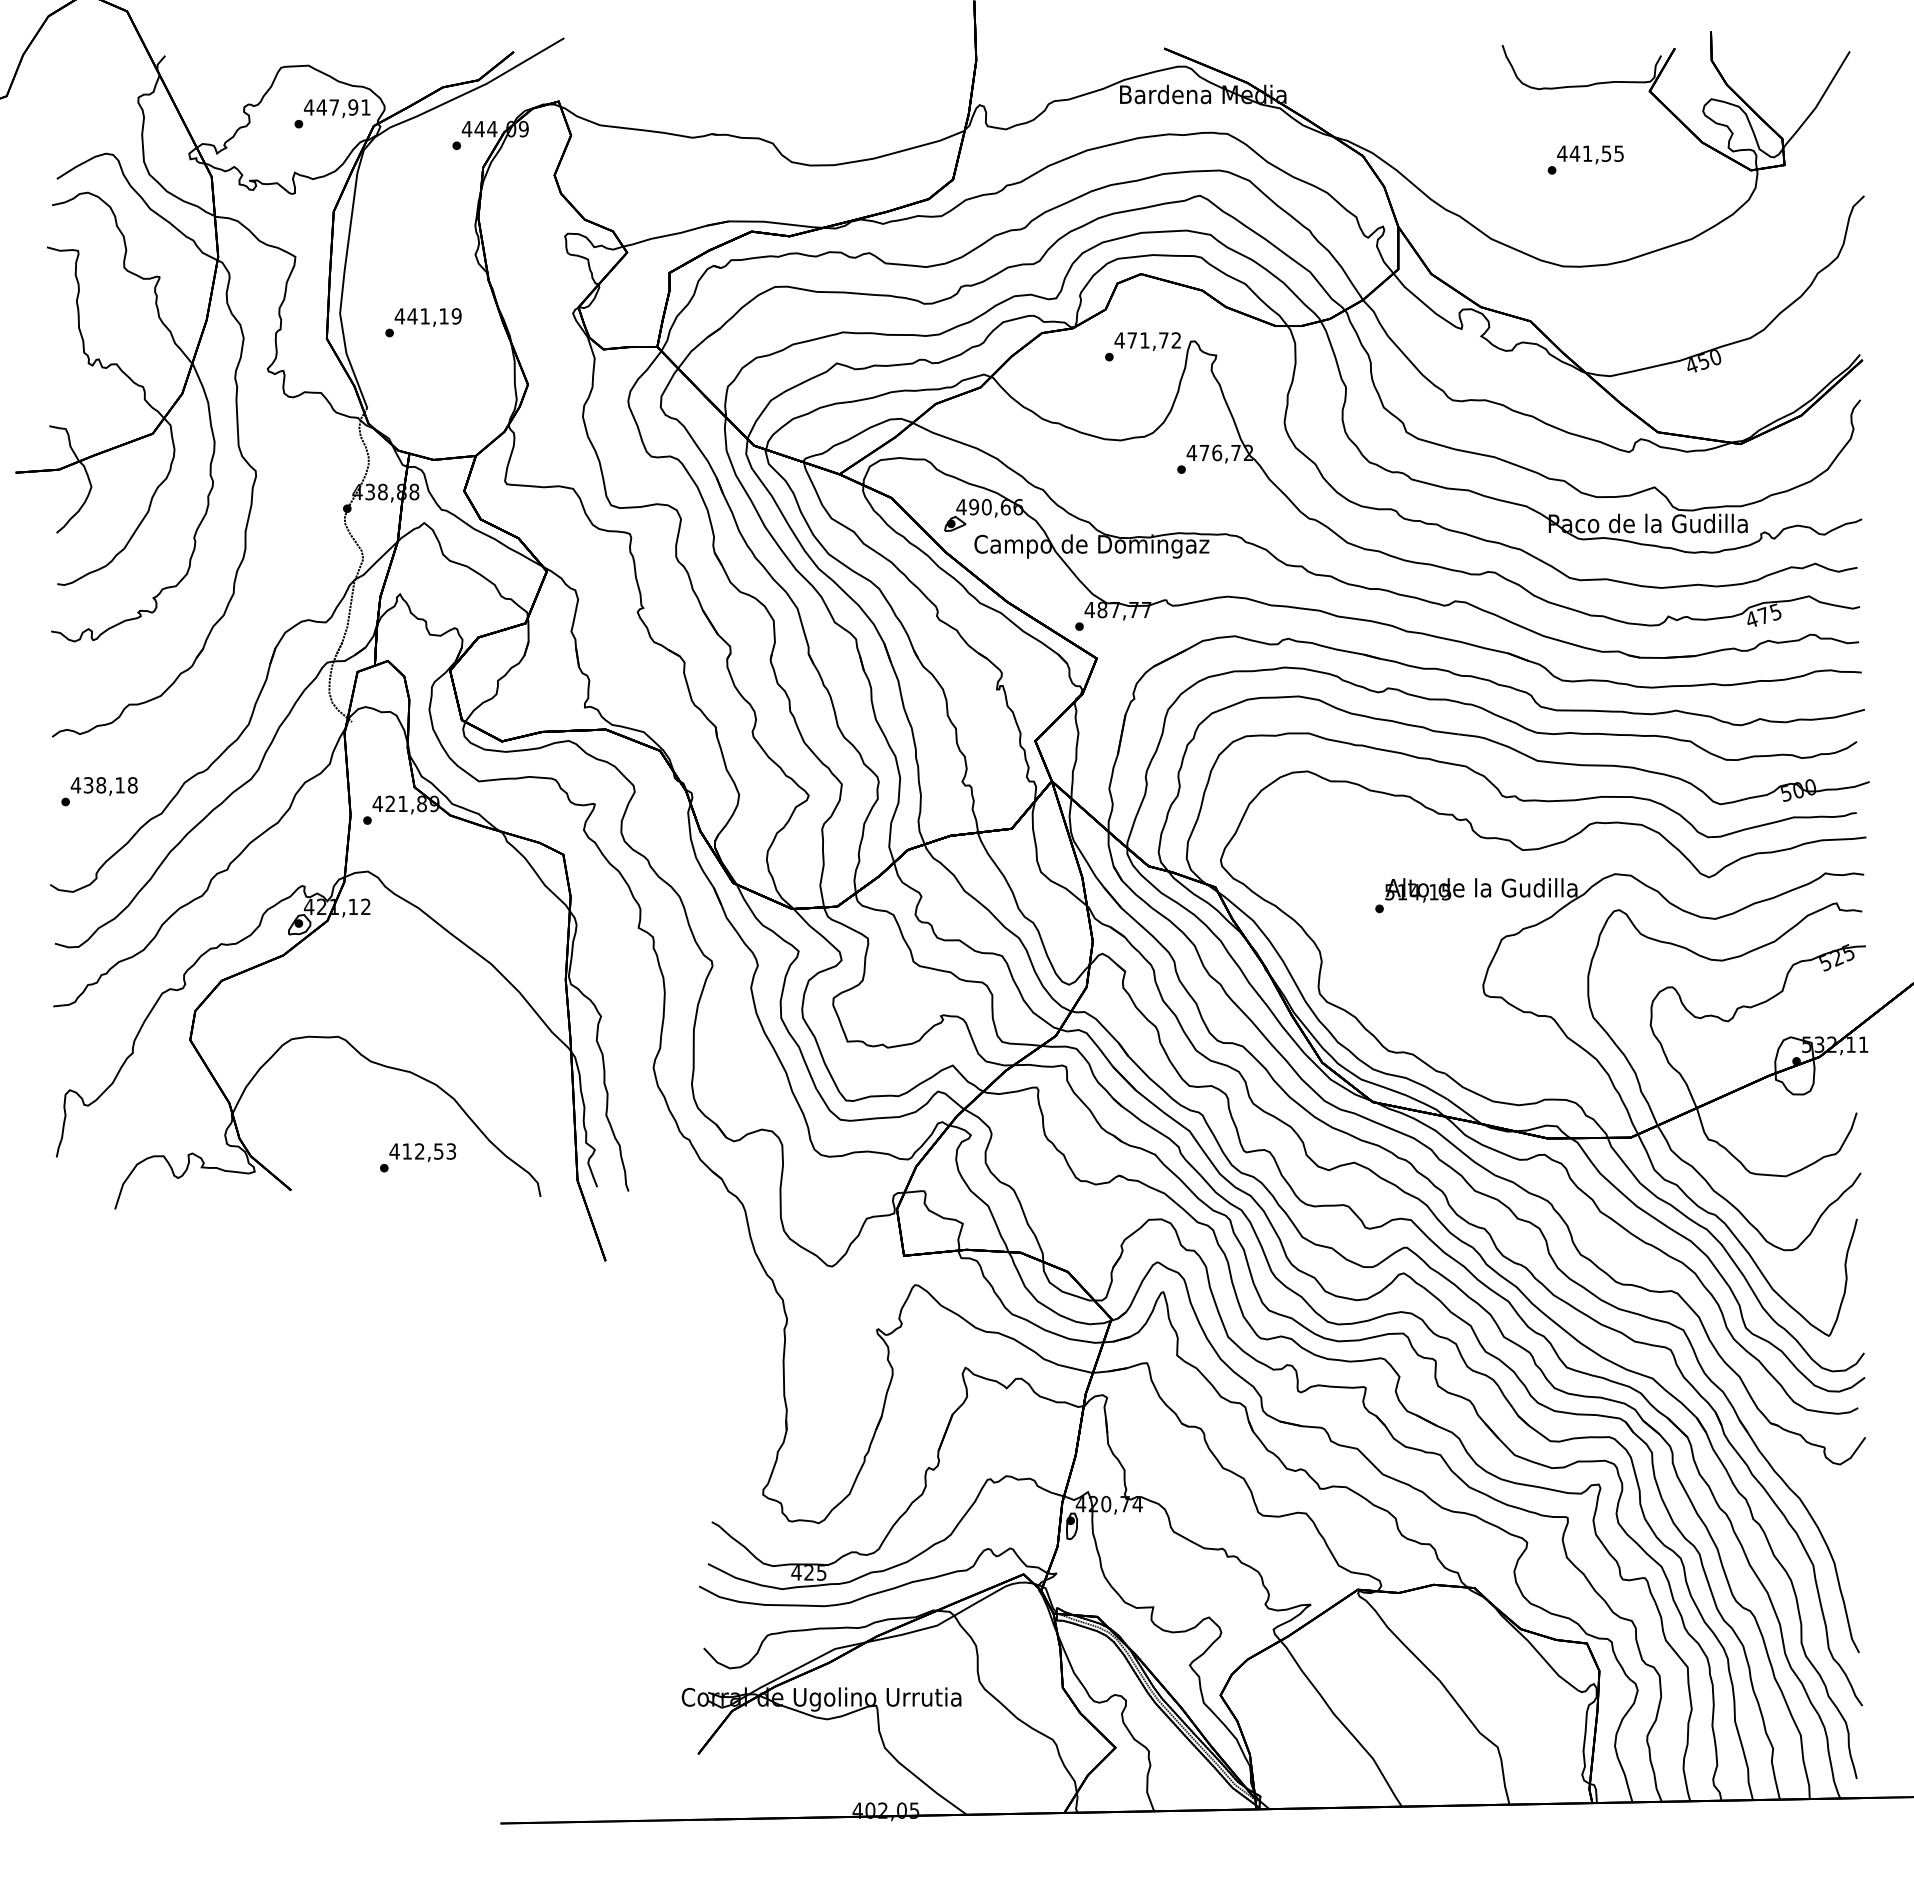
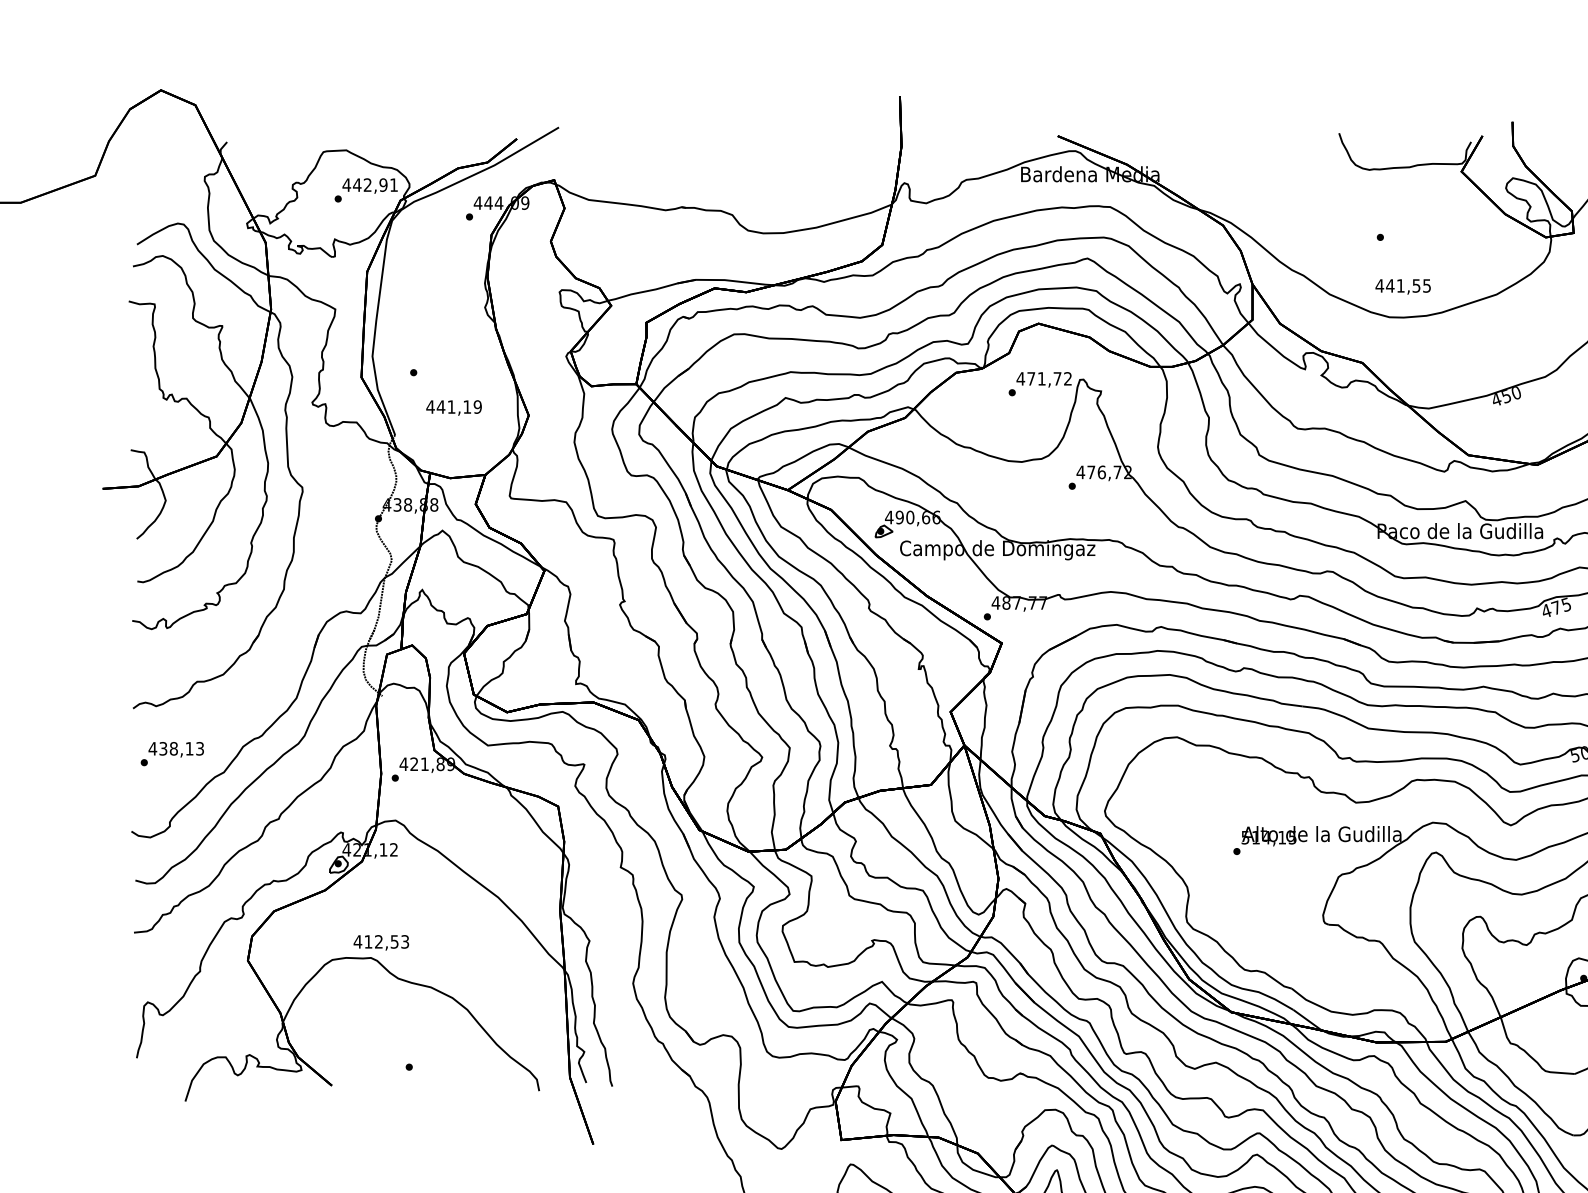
text: (333, 107) -> (367, 185), 447,91 -> 442,91
text: (1590, 154) -> (1403, 286), moved
text: (427, 317) -> (453, 408), moved
text: (132, 785) -> (199, 748), 438,18 -> 438,13
text: (422, 1152) -> (381, 942), moved

